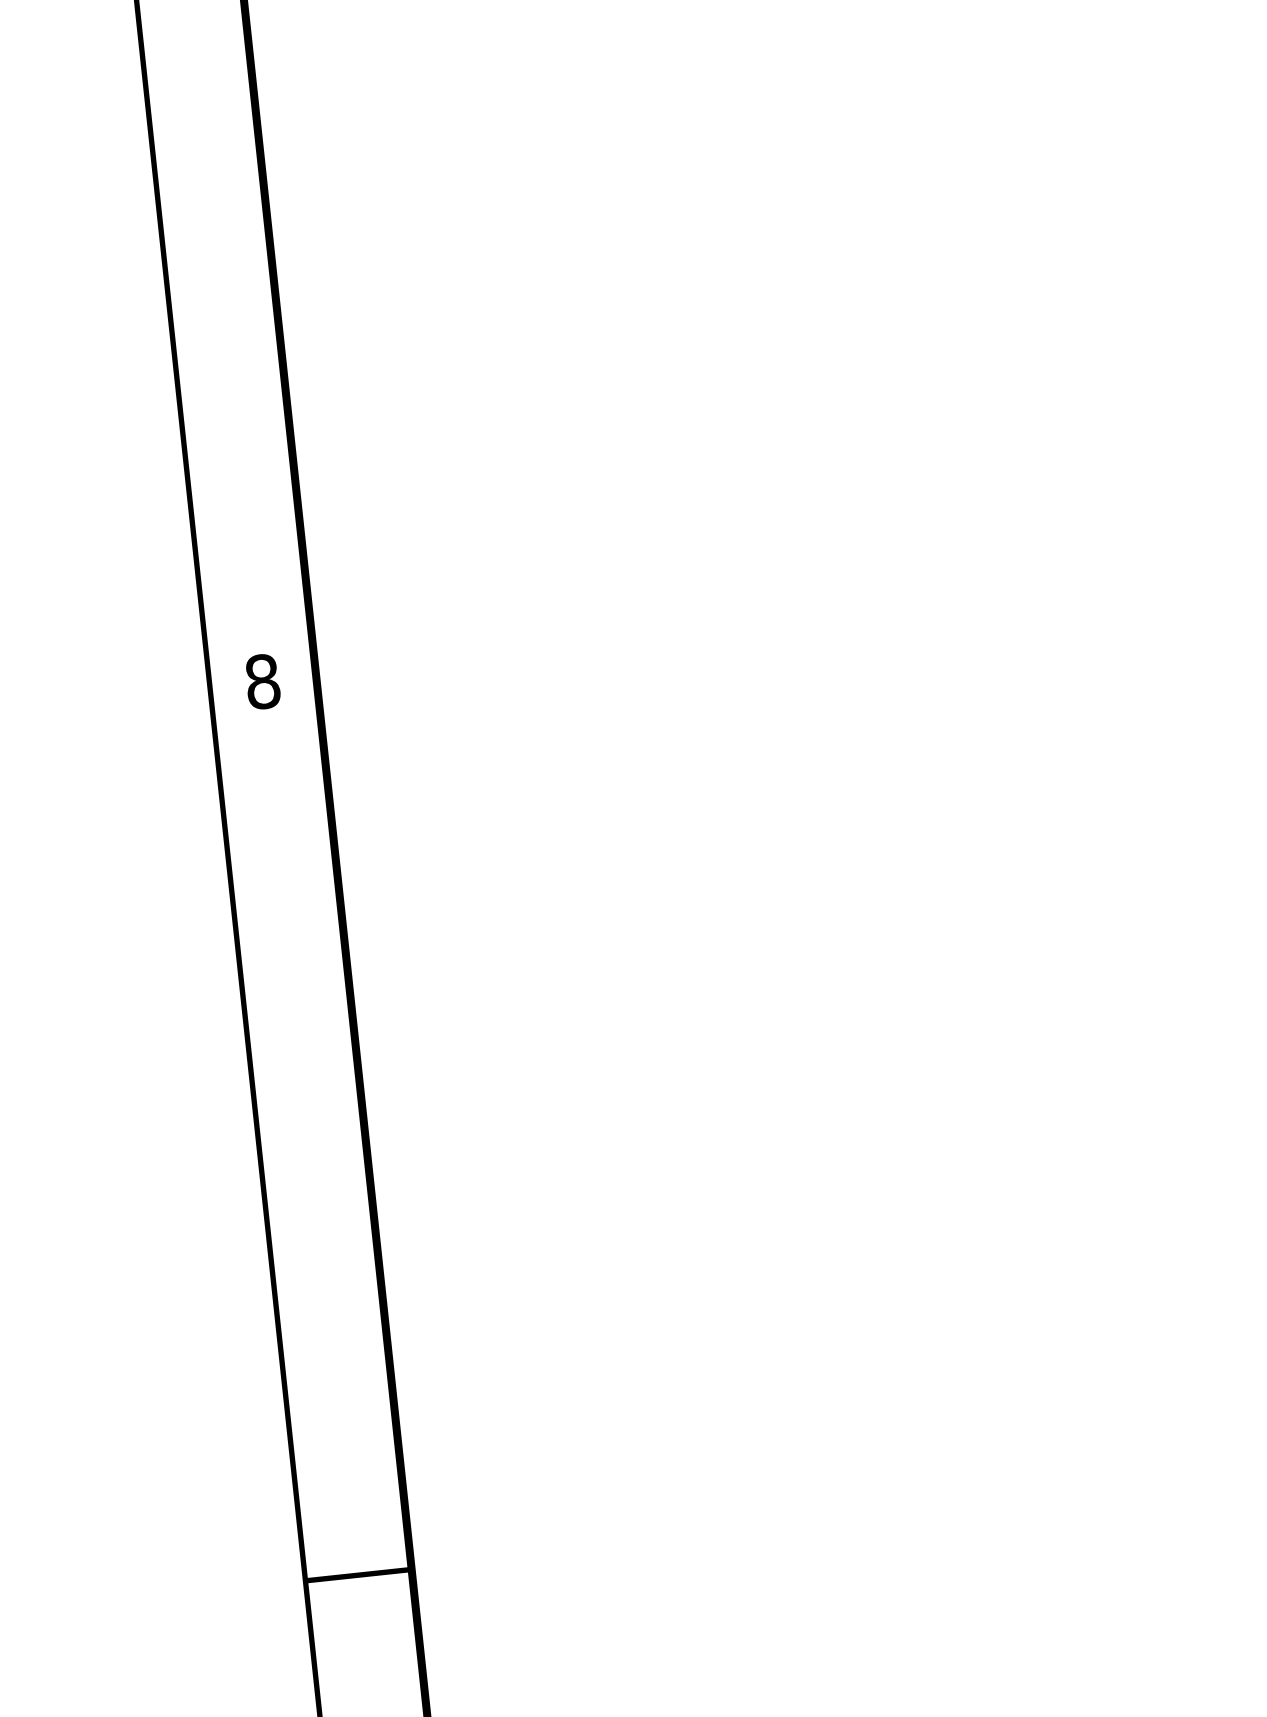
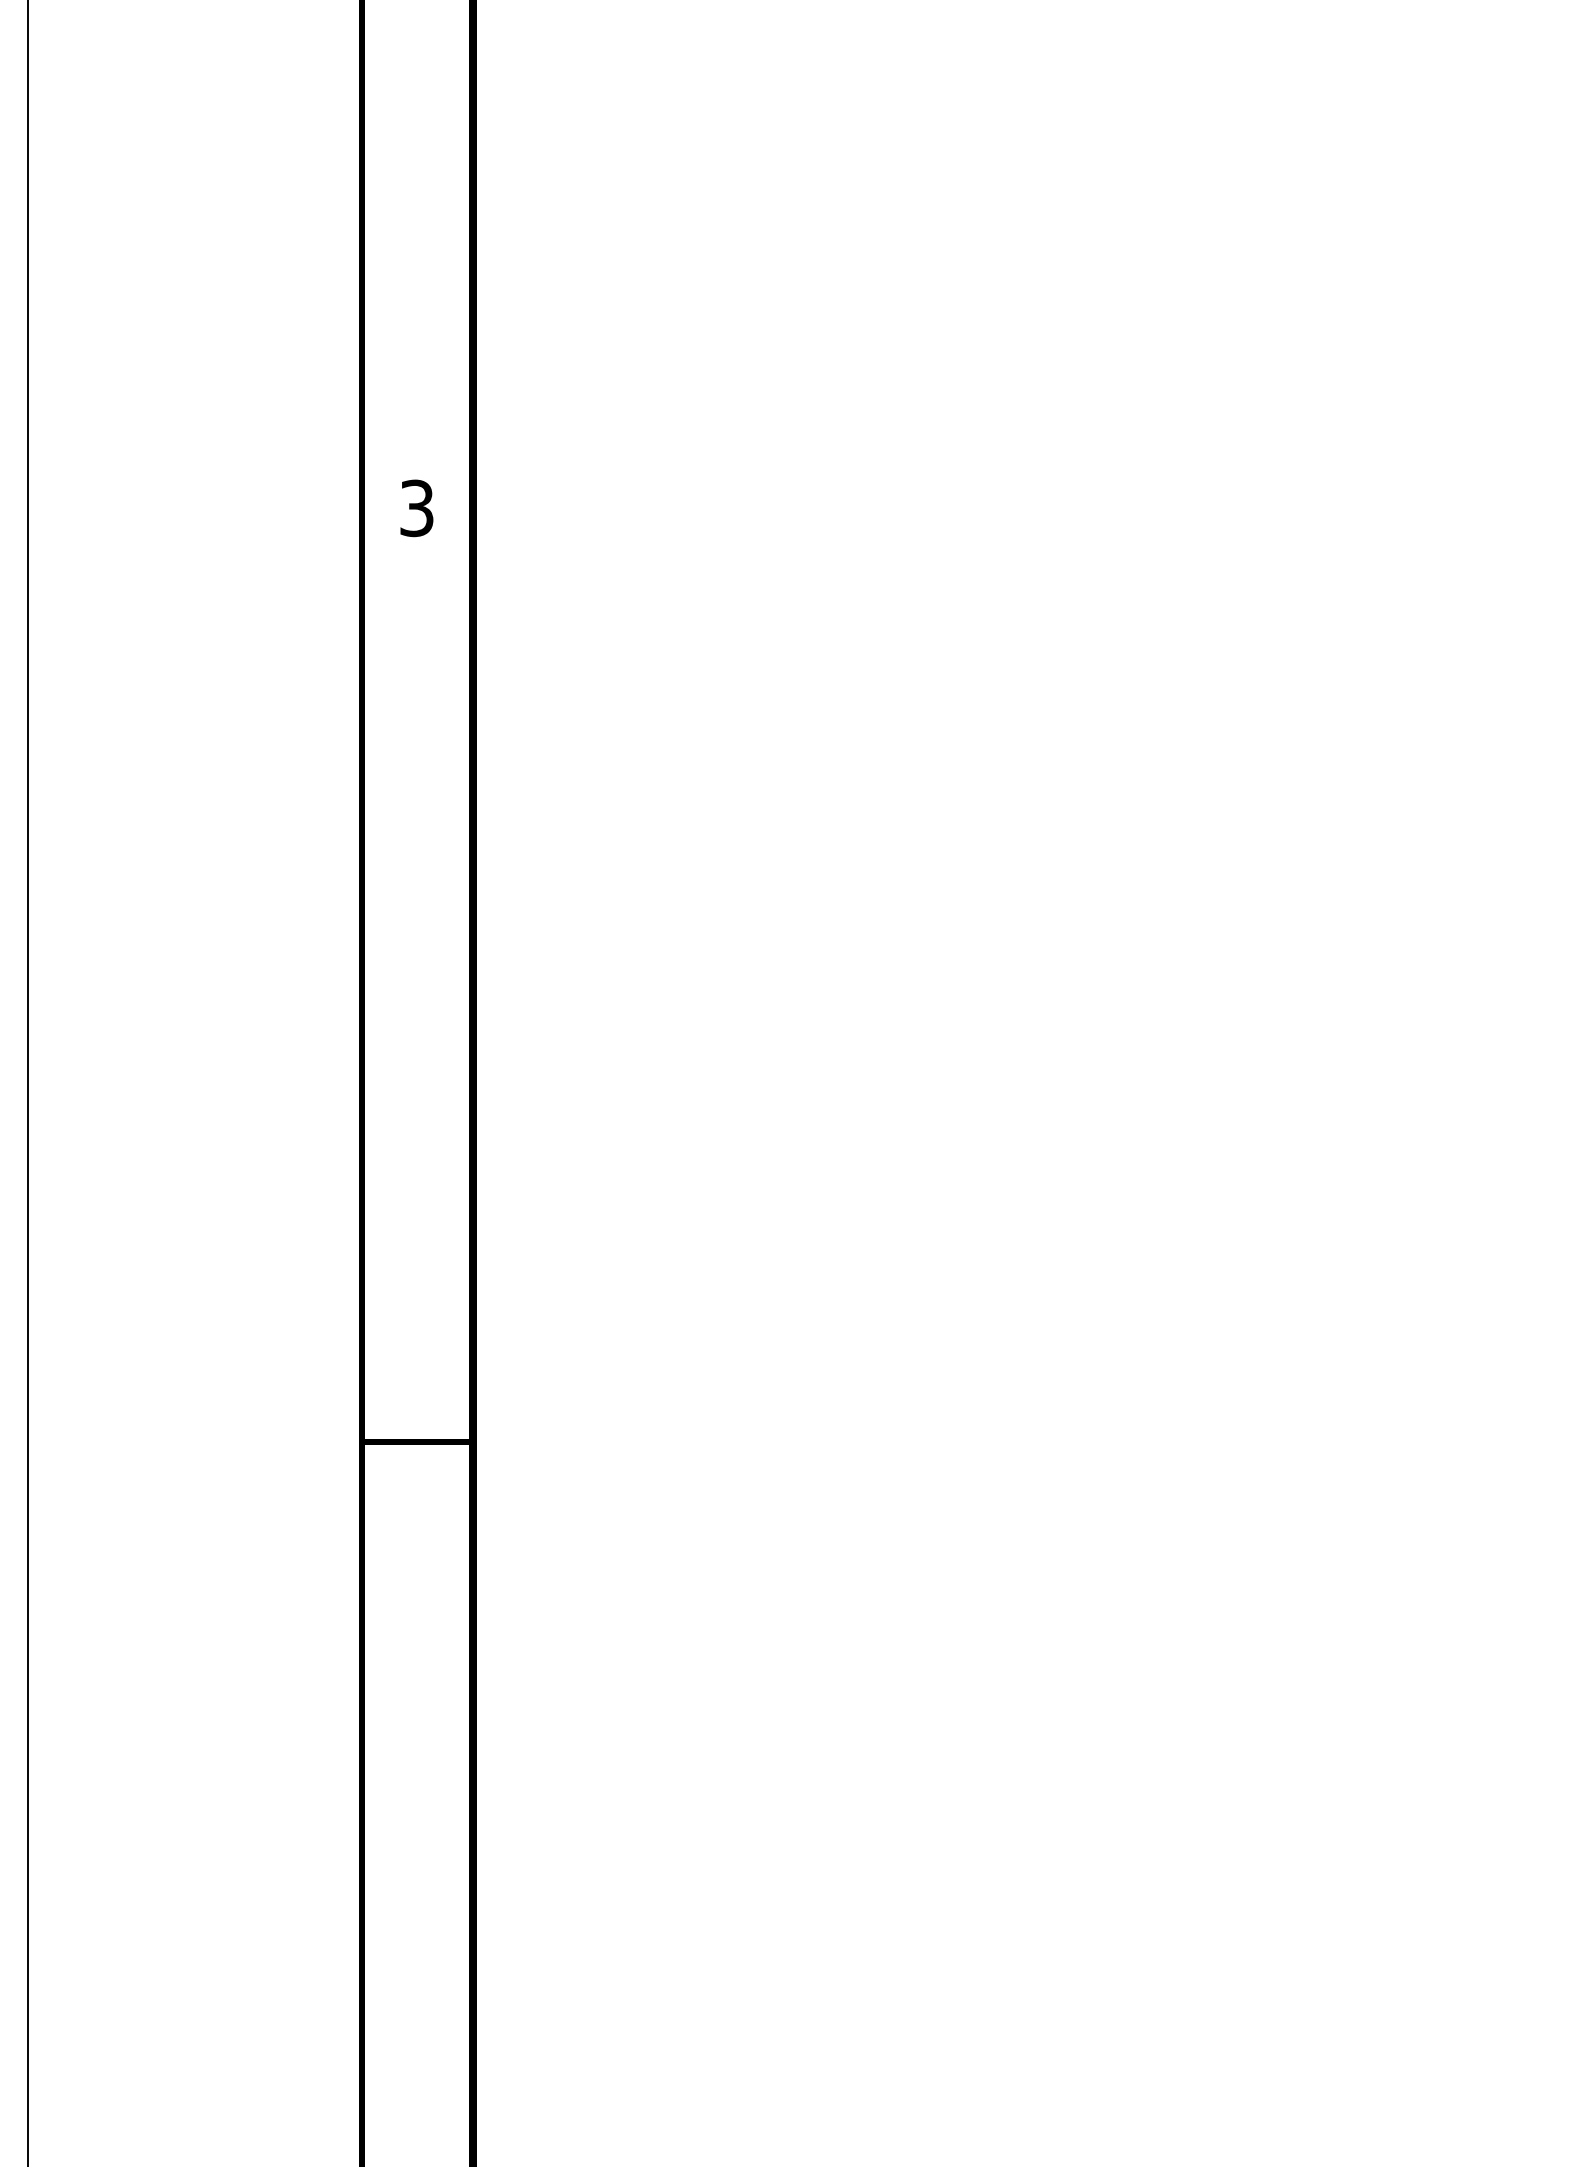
text: (263, 681) -> (417, 508), 8 -> 3

